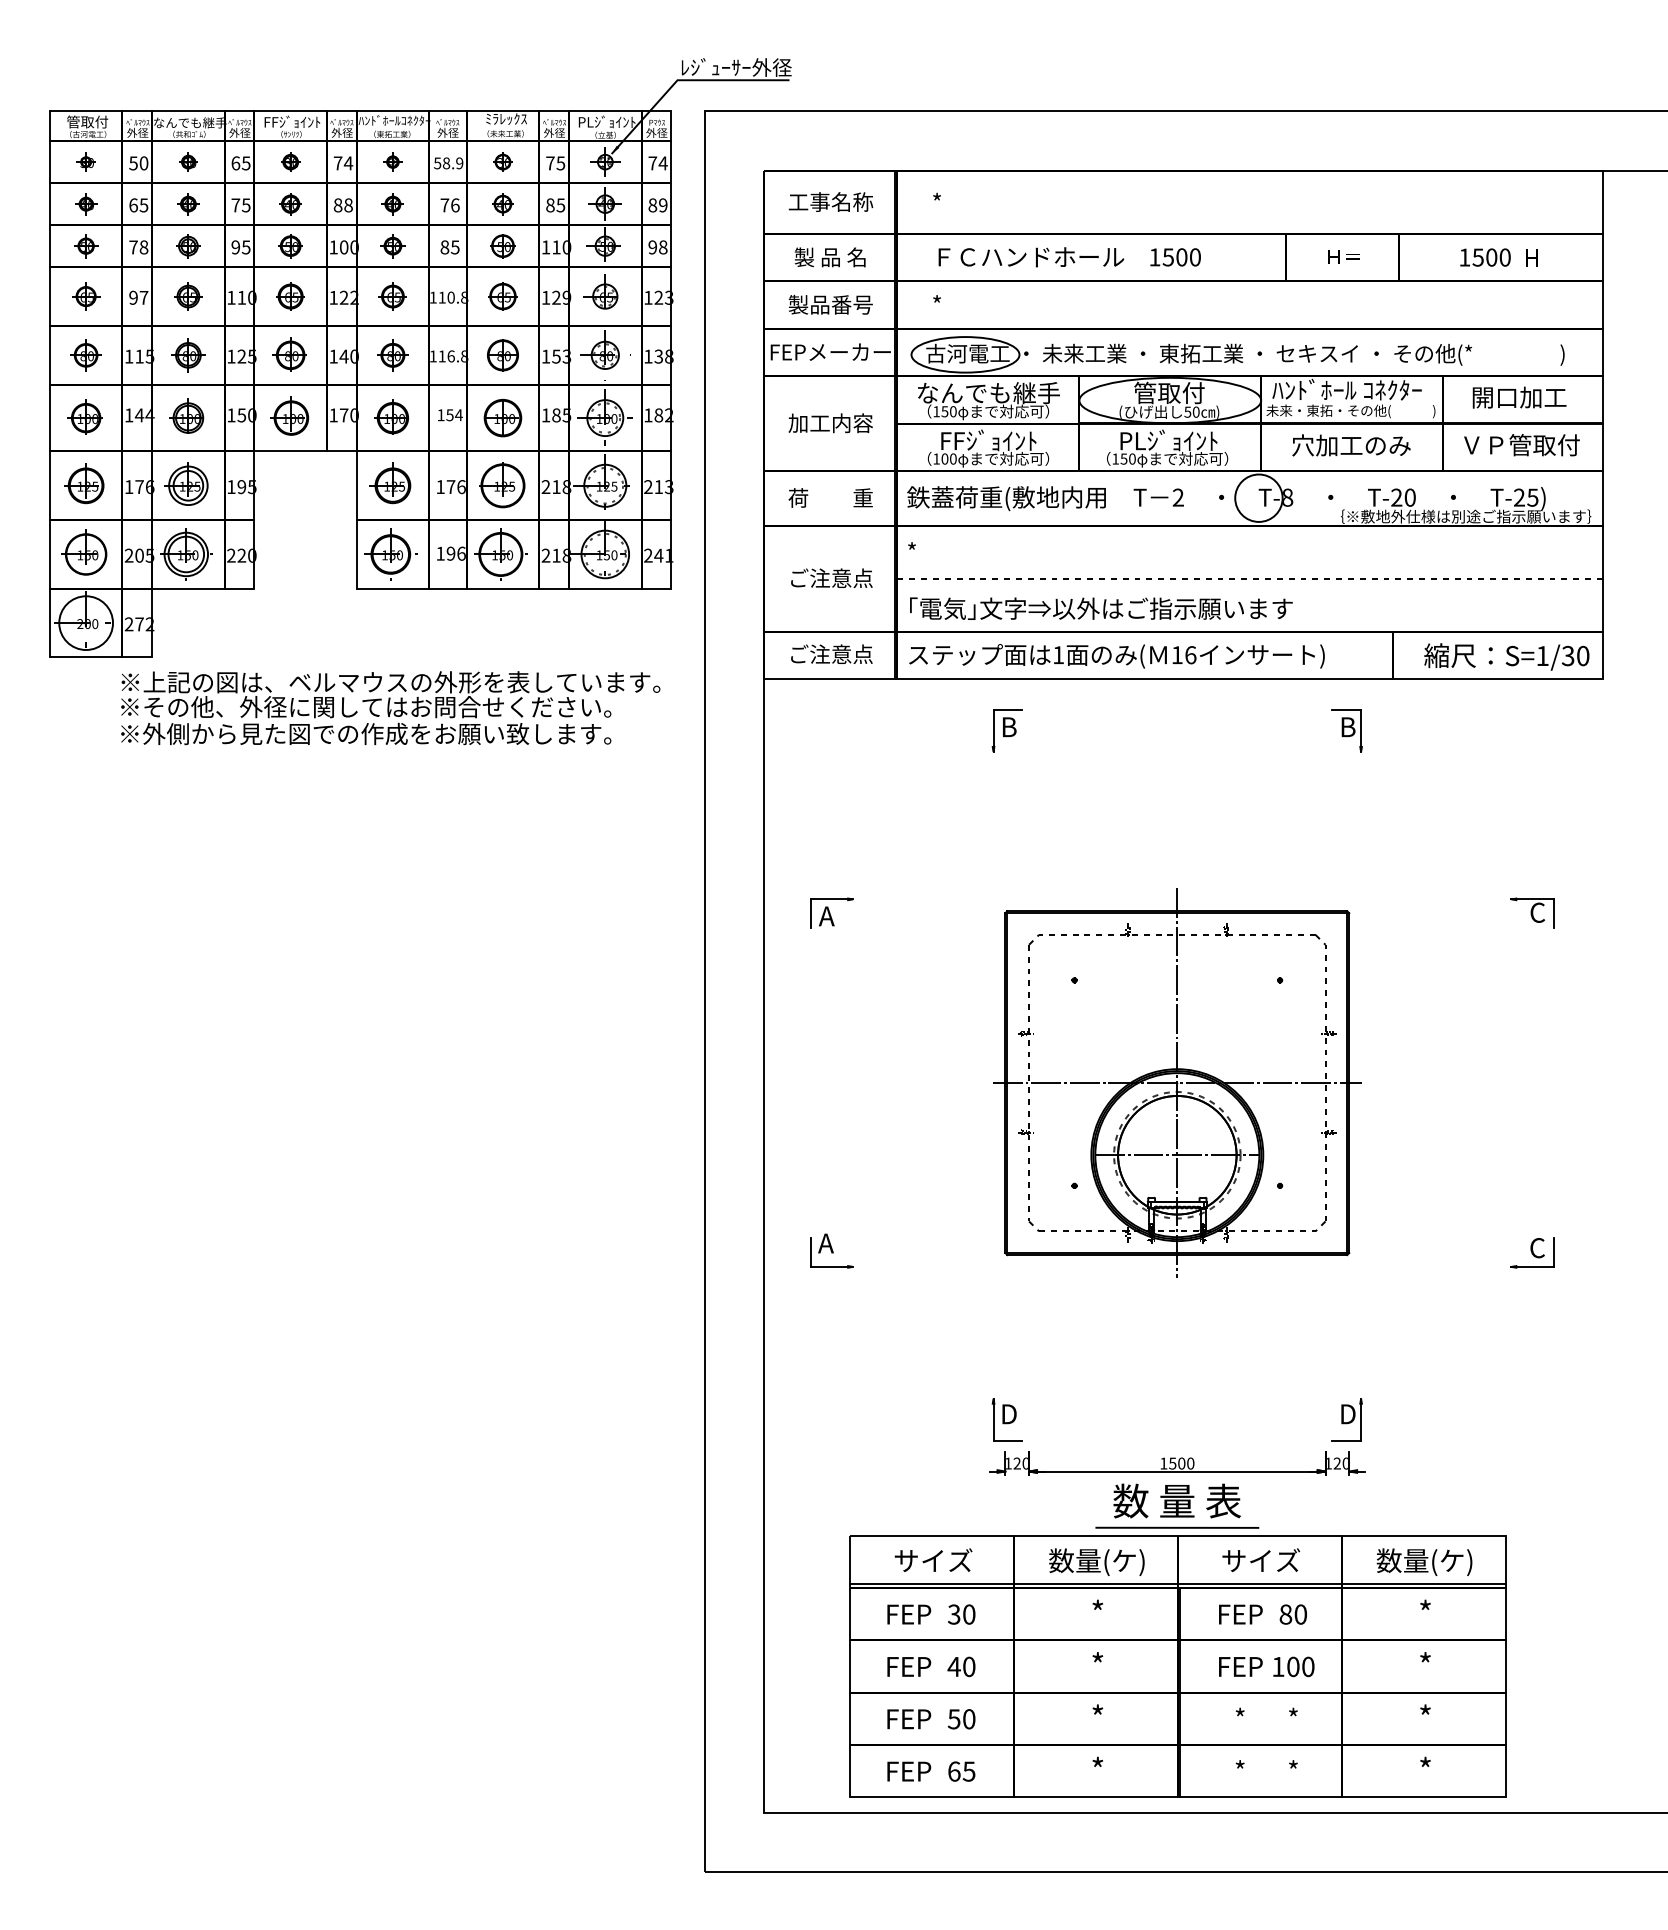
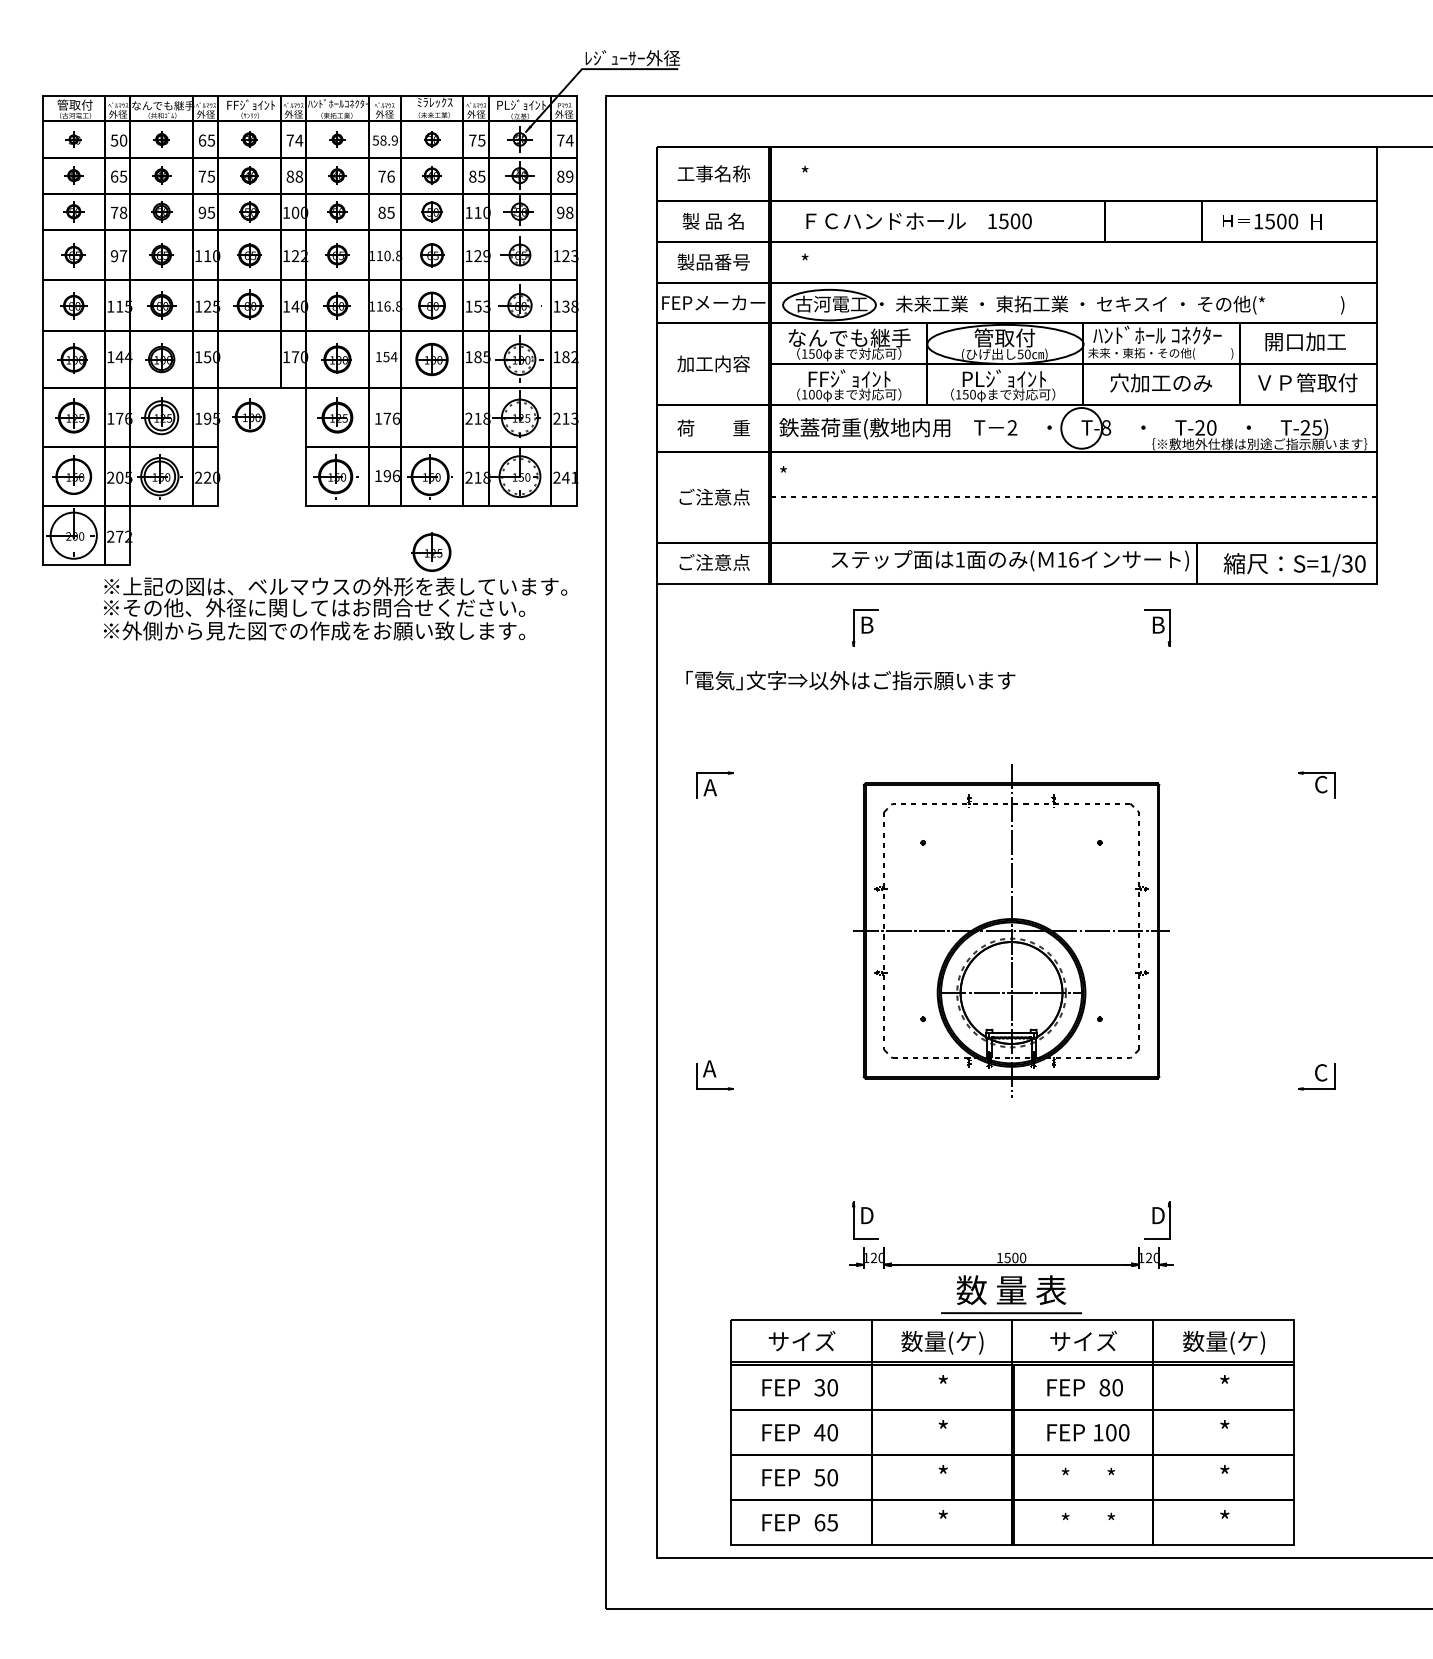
text: (1343, 256) -> (1236, 220), moved
part: (289, 415) -> (248, 414), moved
part: (502, 485) -> (431, 552), moved
text: (1101, 608) -> (850, 680), moved
text: (1116, 656) -> (1009, 560), moved

